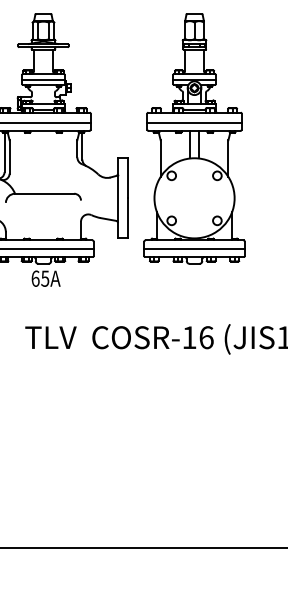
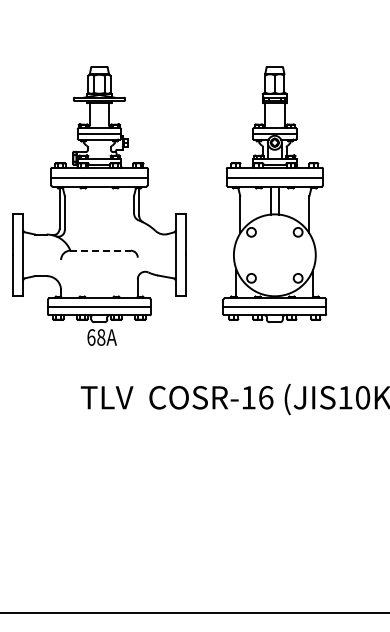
part: (194, 138) -> (274, 194), moved
line: (45, 193) -> (101, 250), solid -> dashed
text: (45, 278) -> (101, 337), 65A -> 68A

